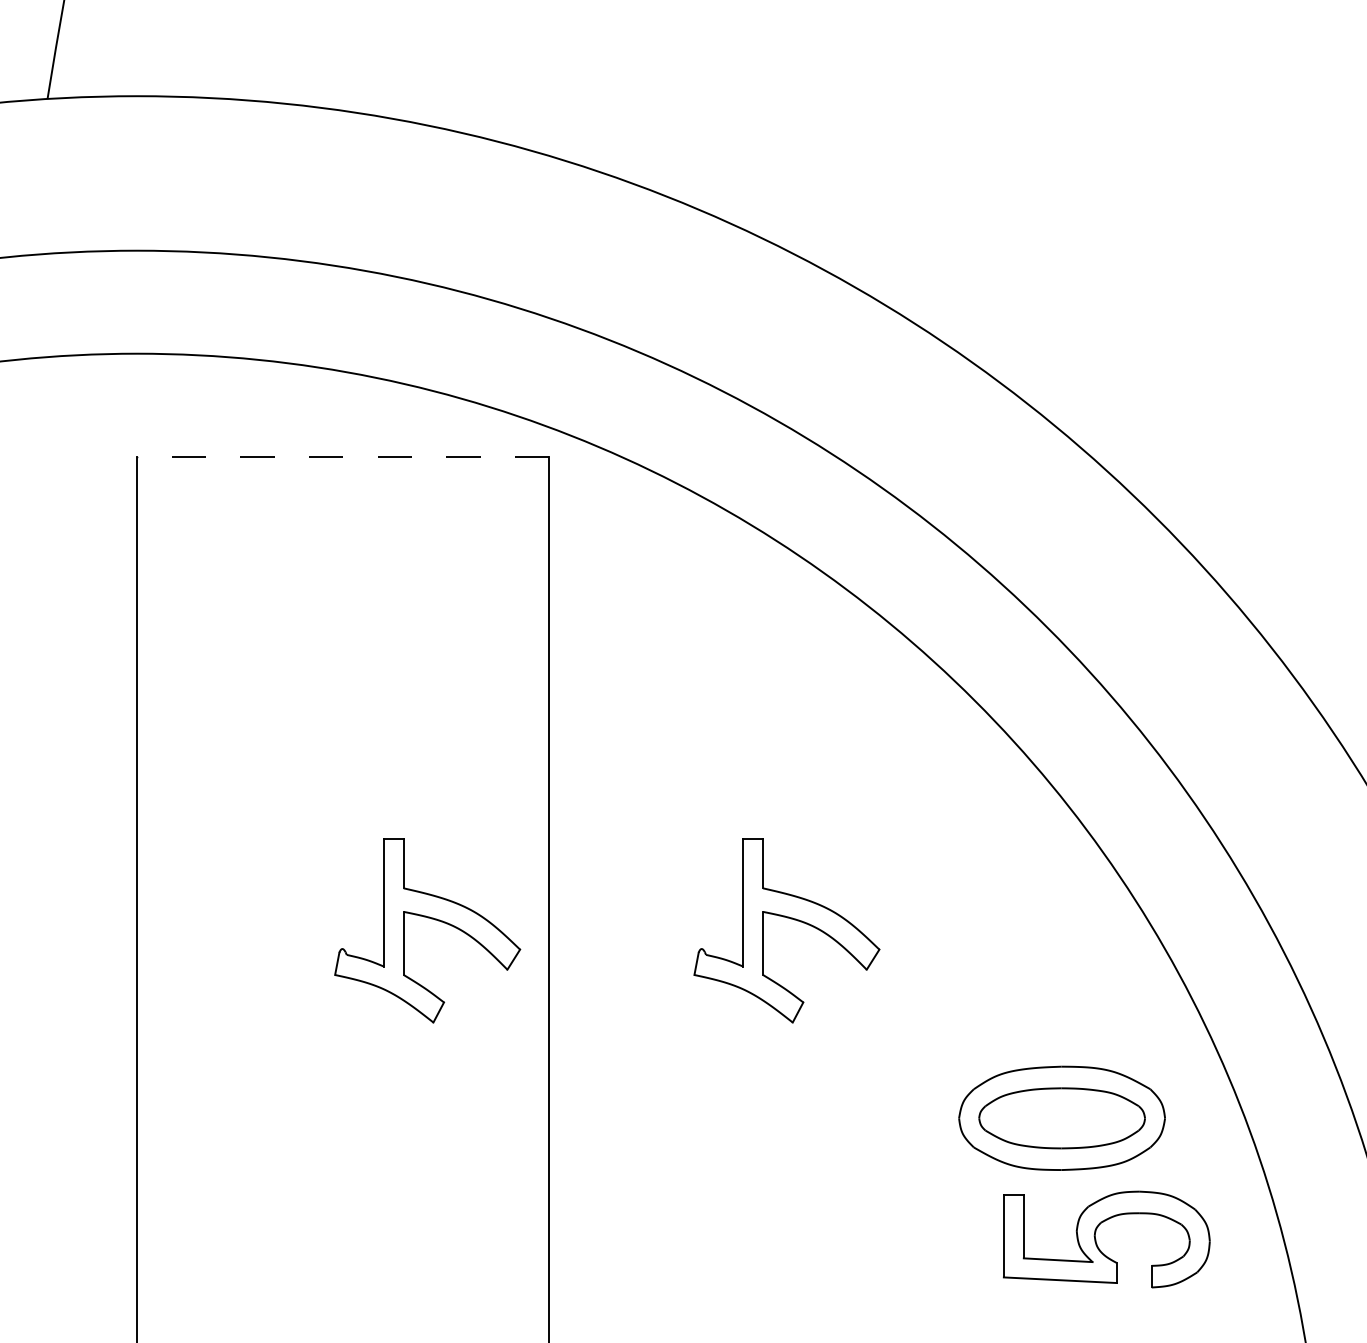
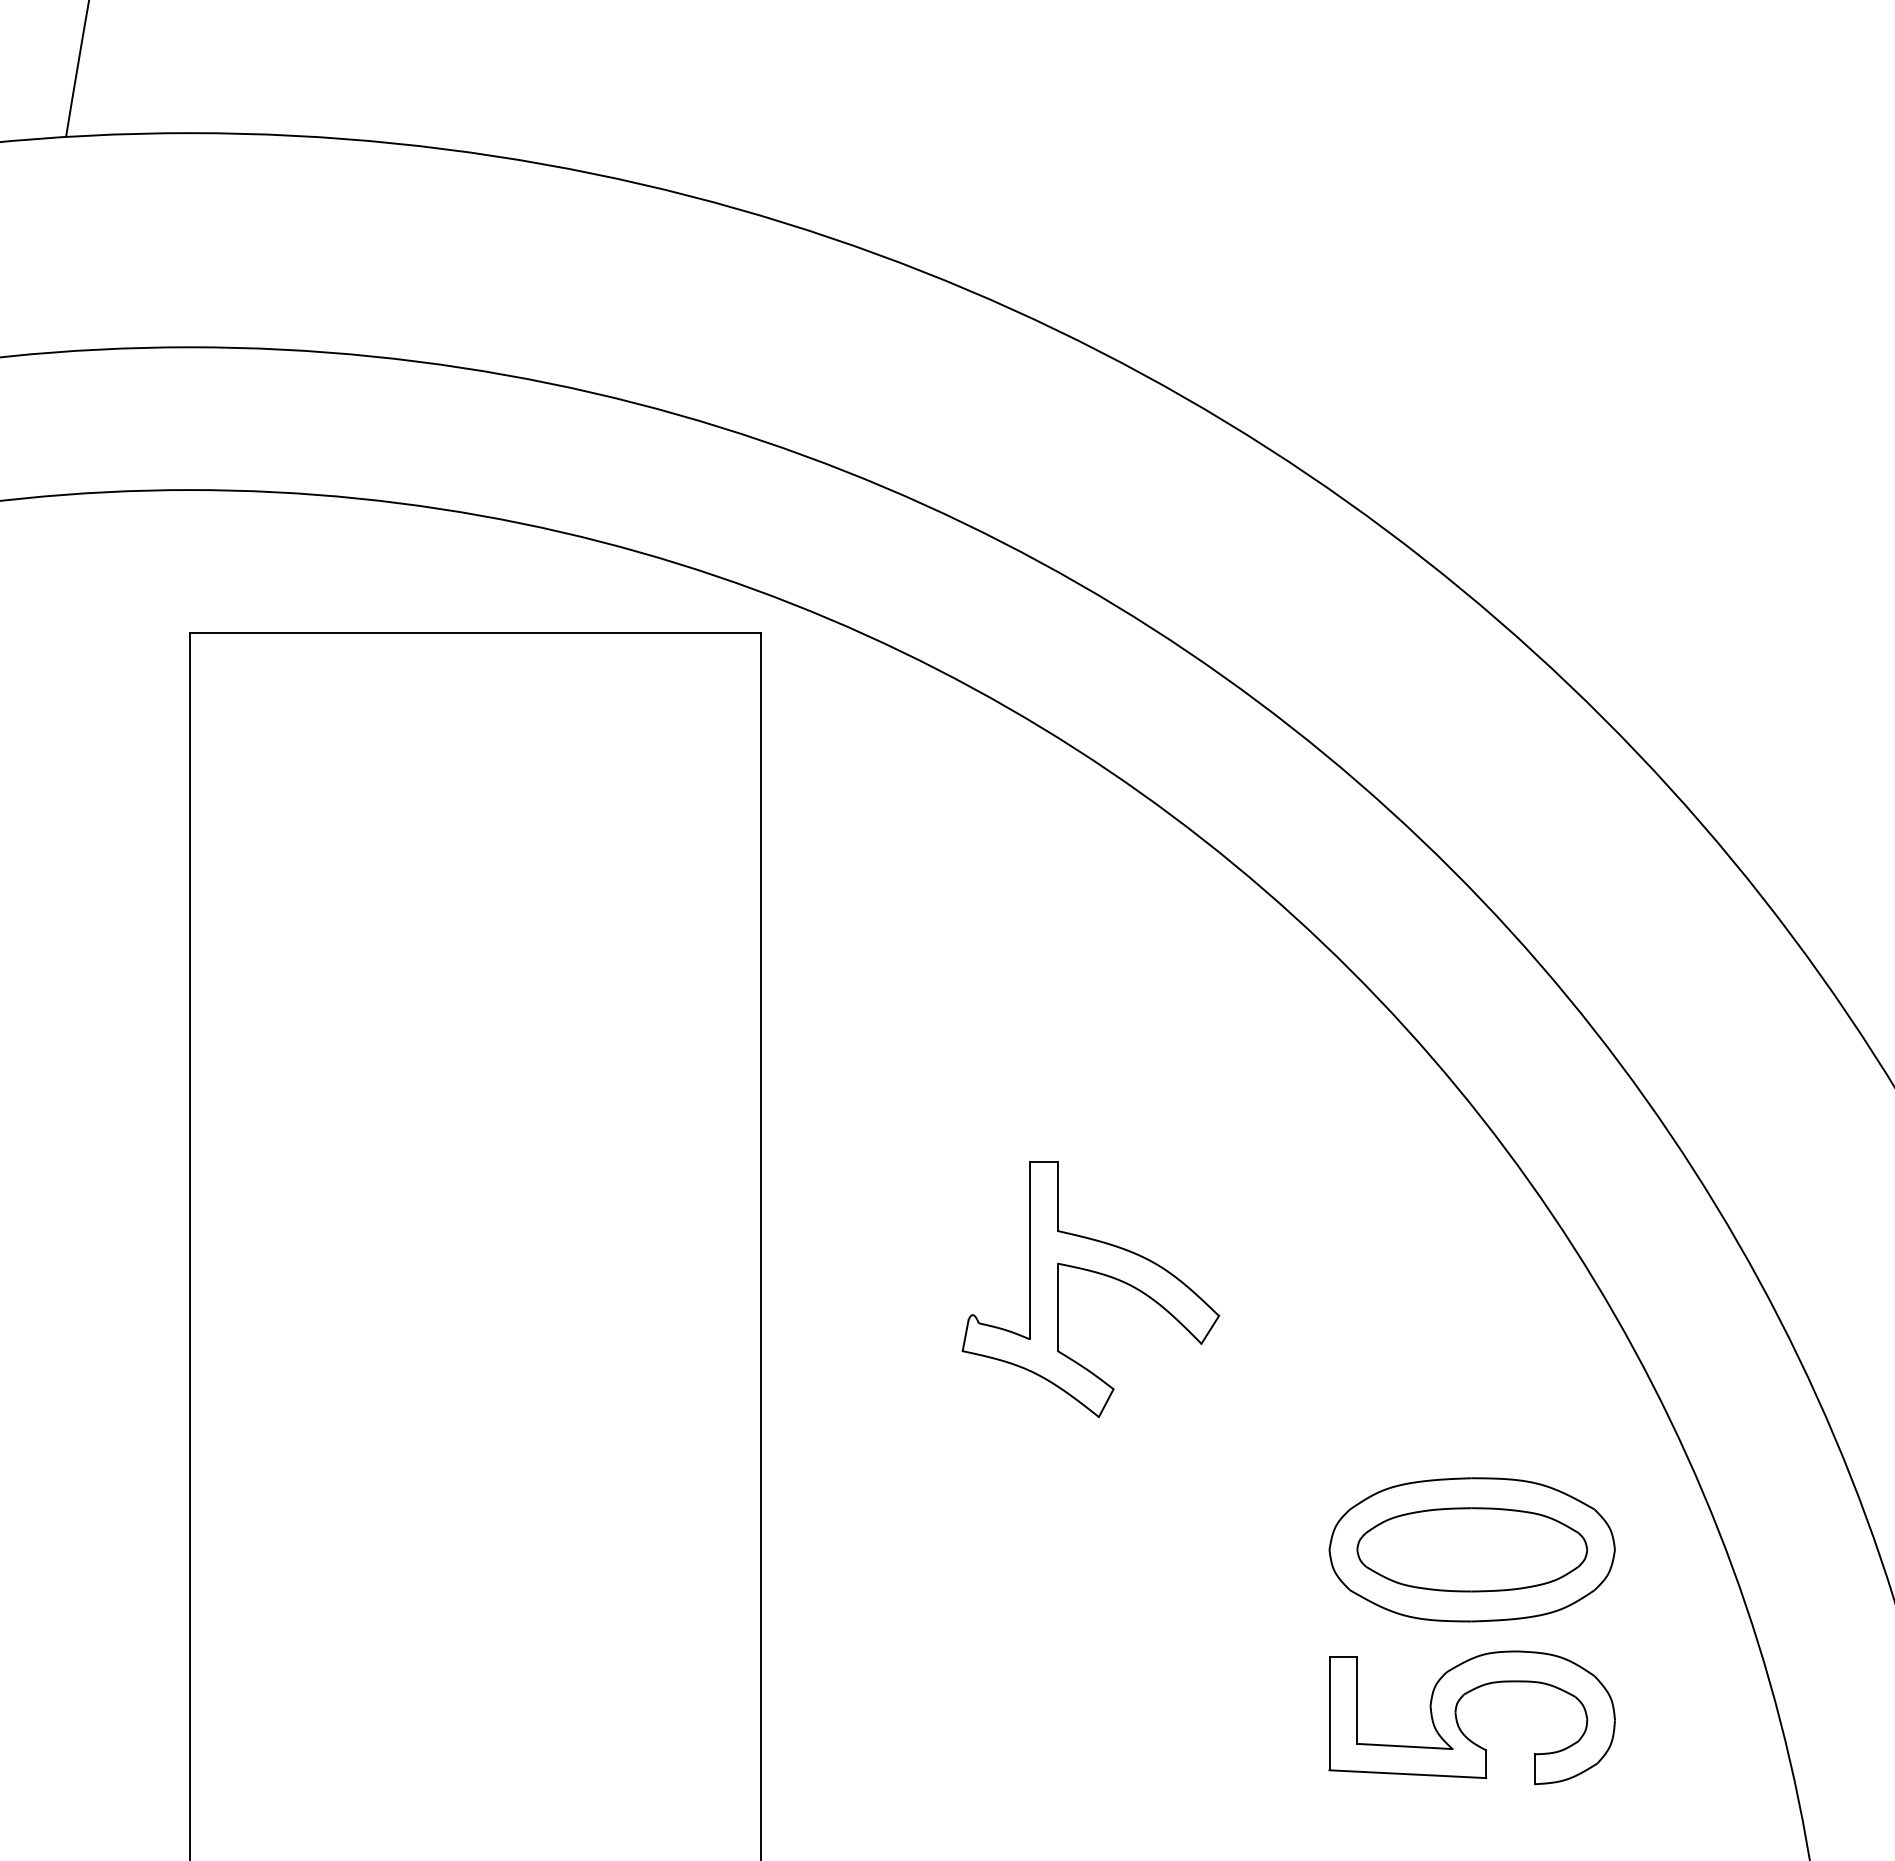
line: (342, 456) -> (475, 632), dashed -> solid
part: (430, 918) -> (597, 1273), removed
part: (1096, 1242) -> (1458, 1722), moved

